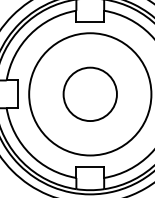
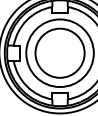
circle: (89, 92) -> (59, 52), size x1.67

